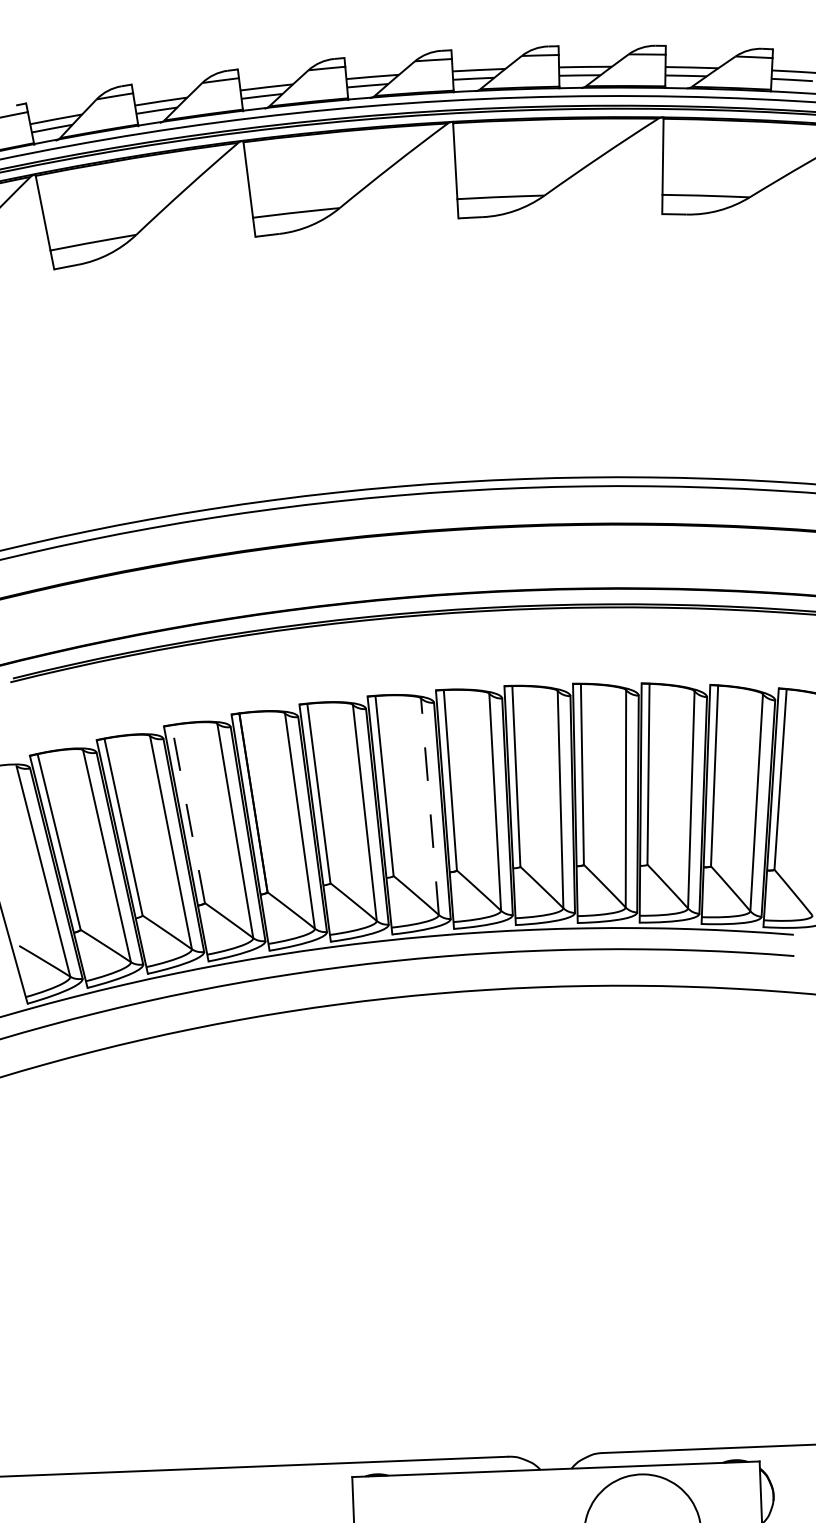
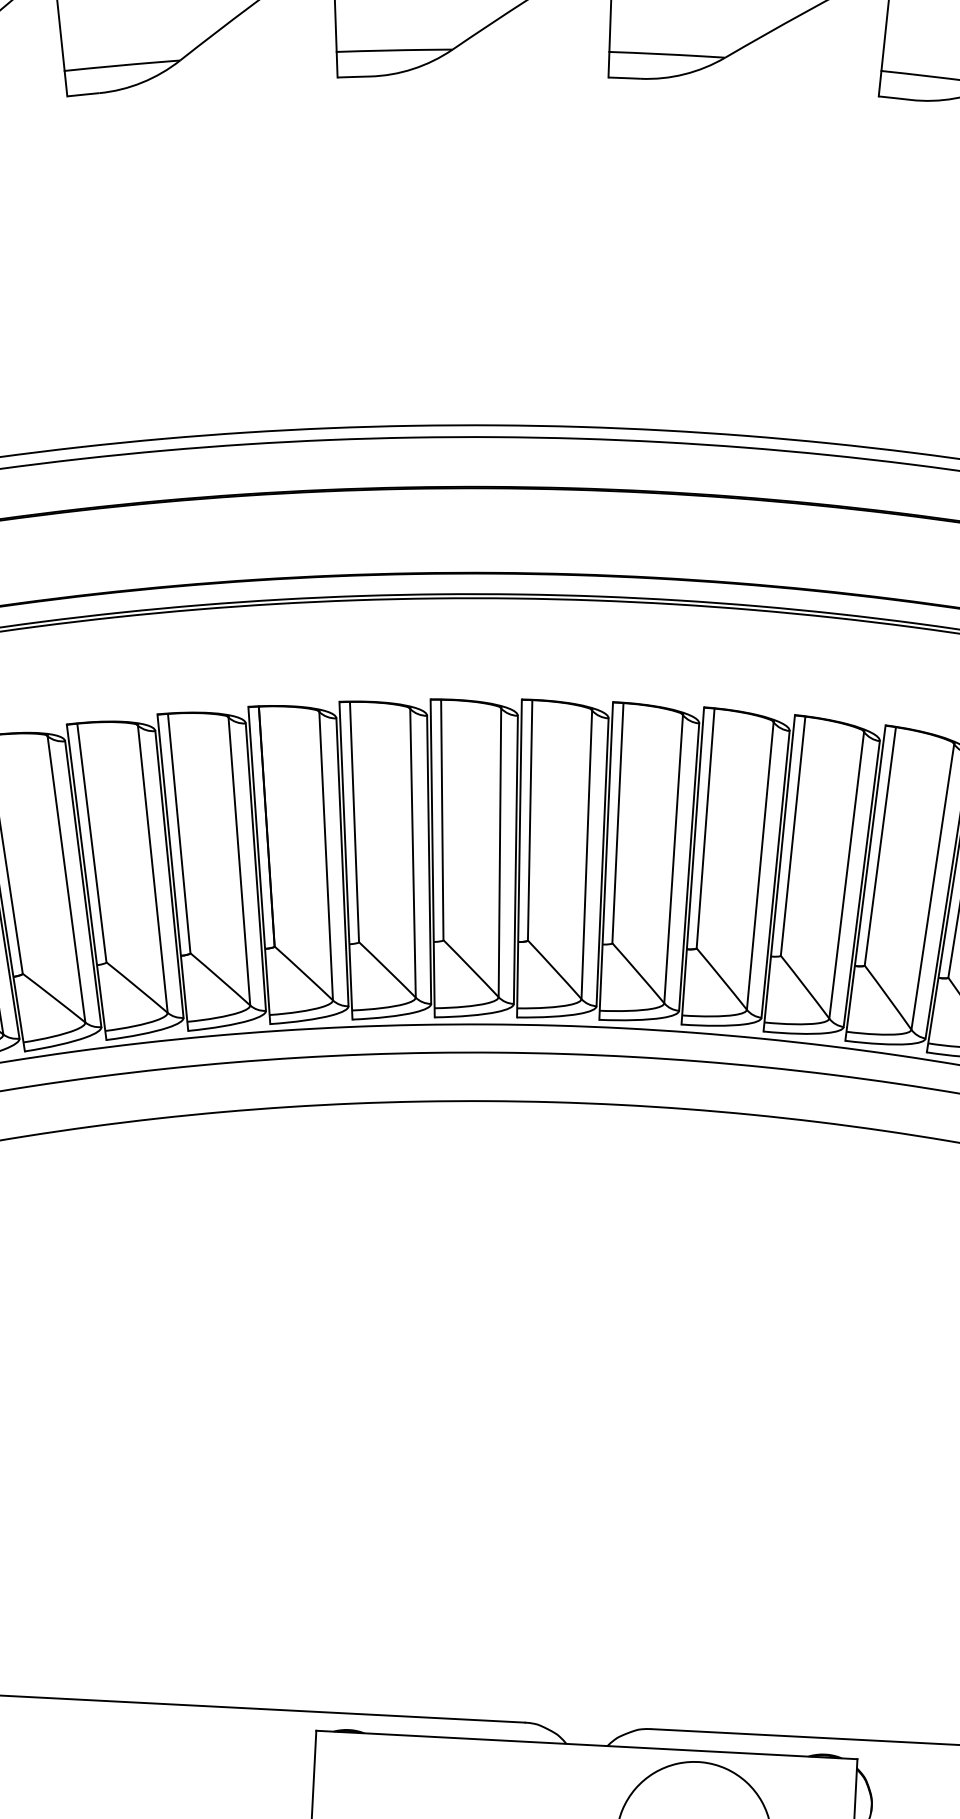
line: (429, 806) -> (499, 852), dashed -> solid
line: (188, 813) -> (179, 832), dashed -> solid

